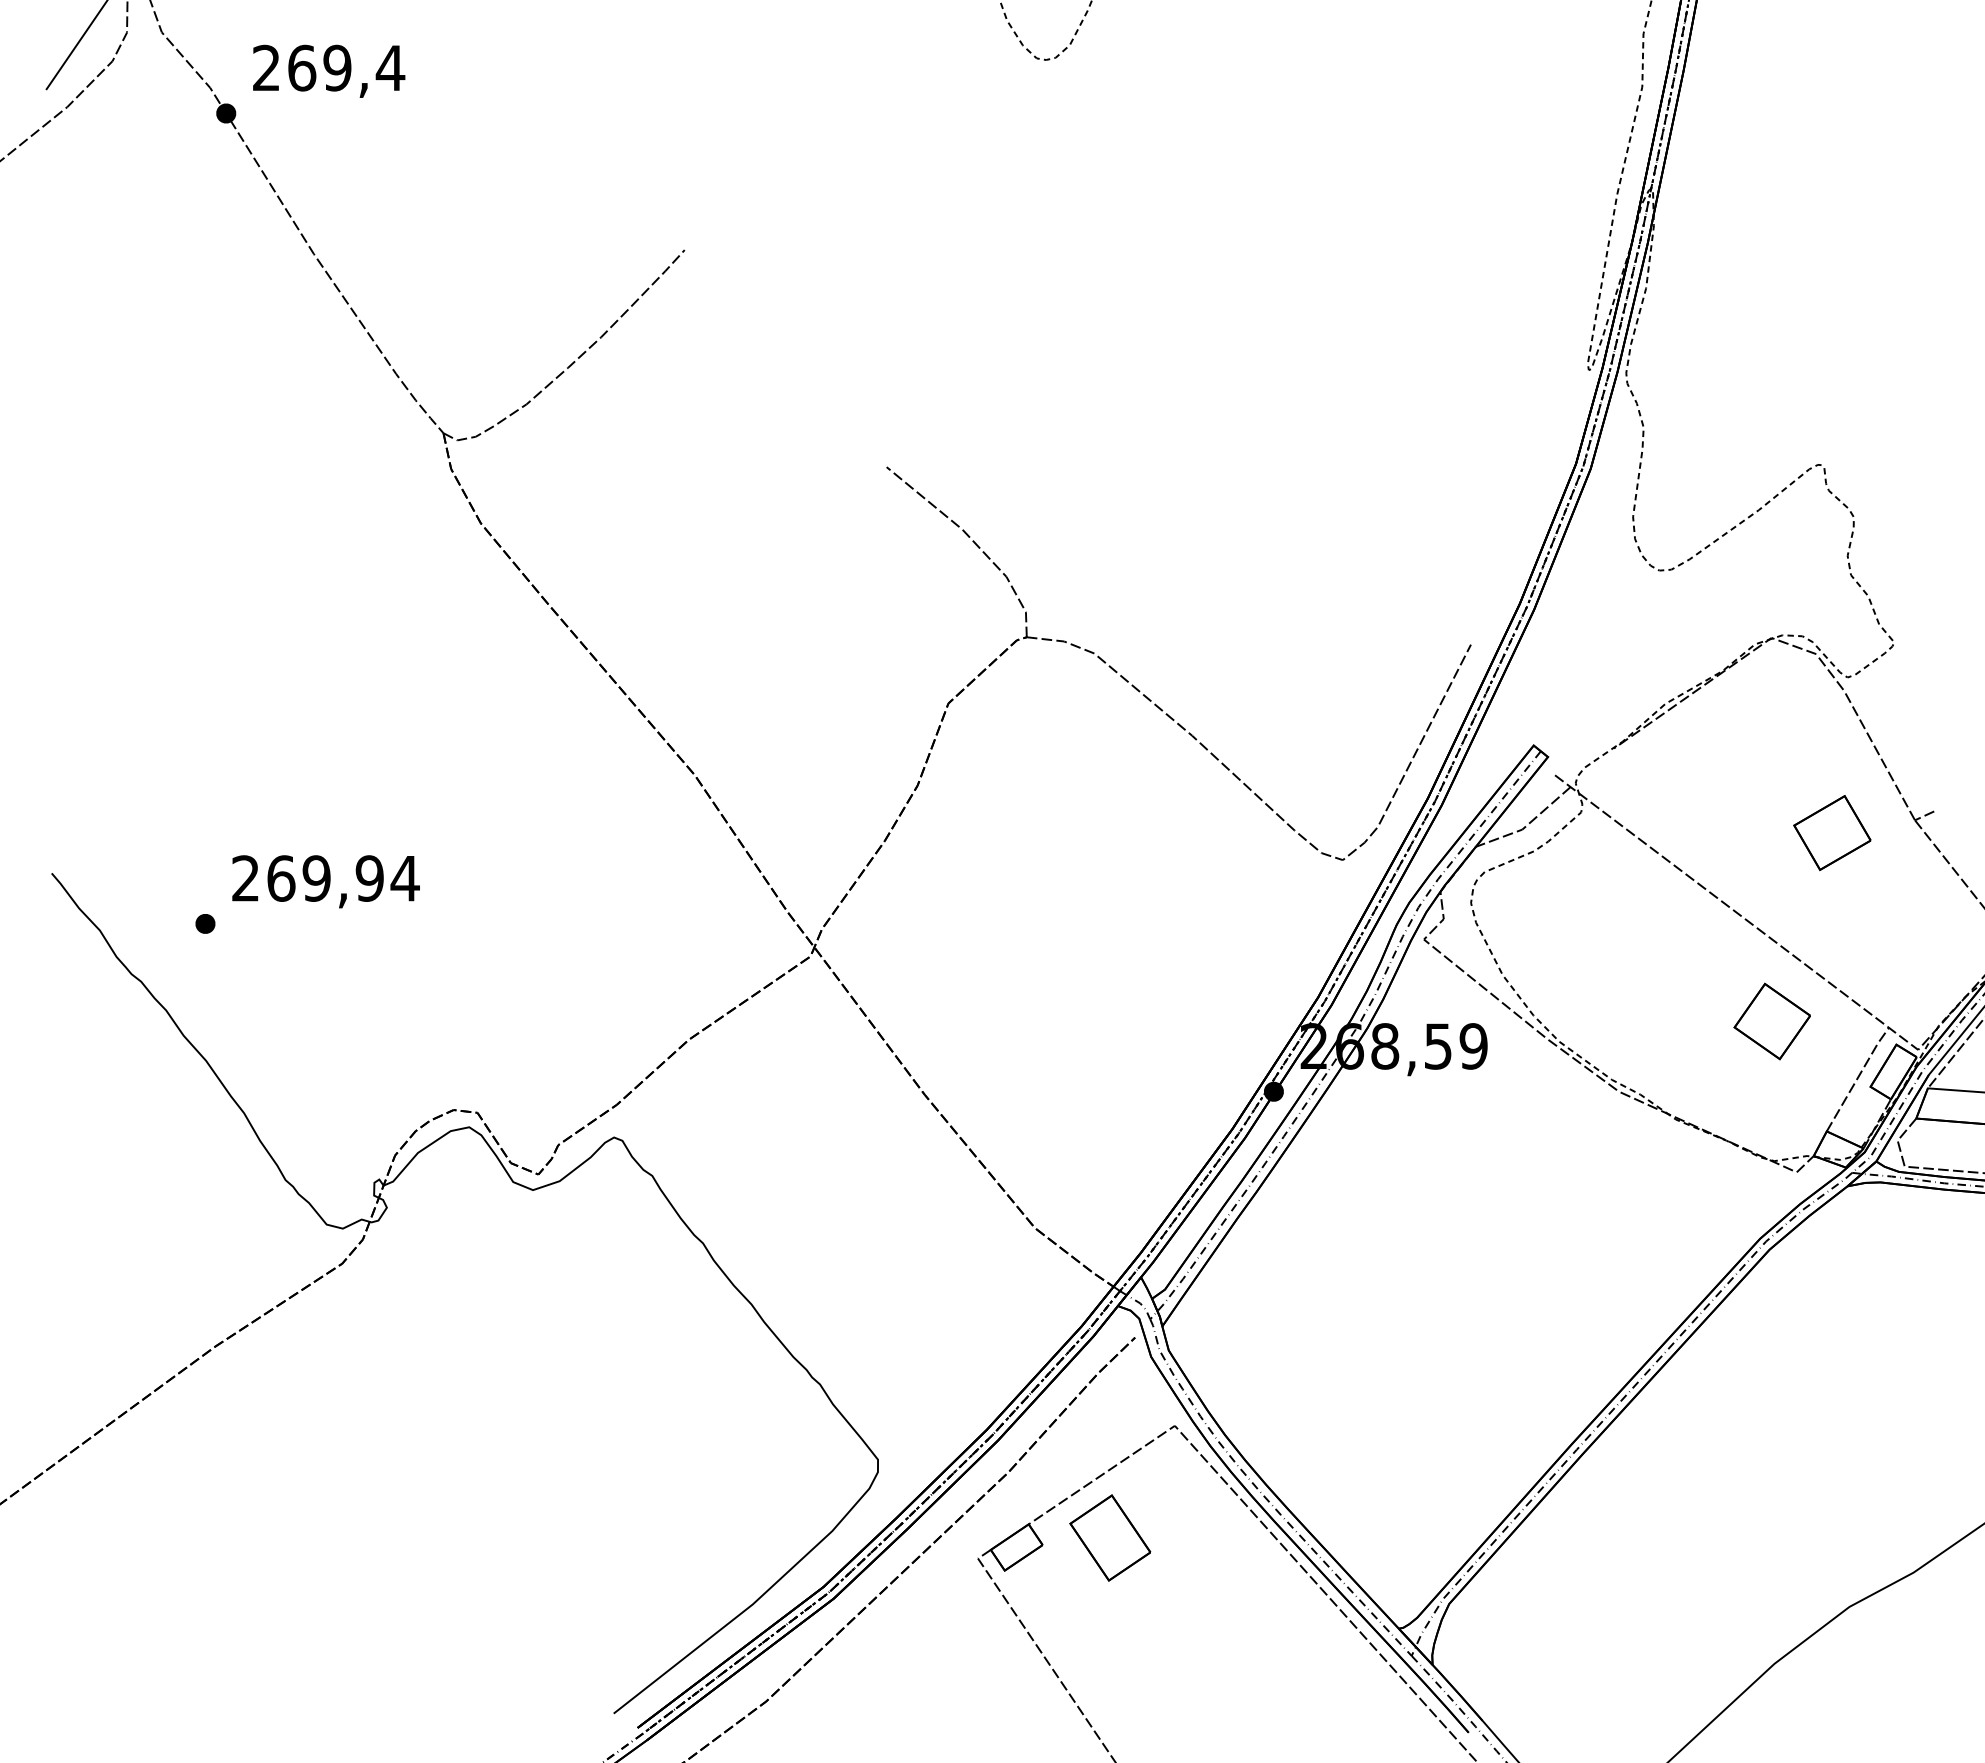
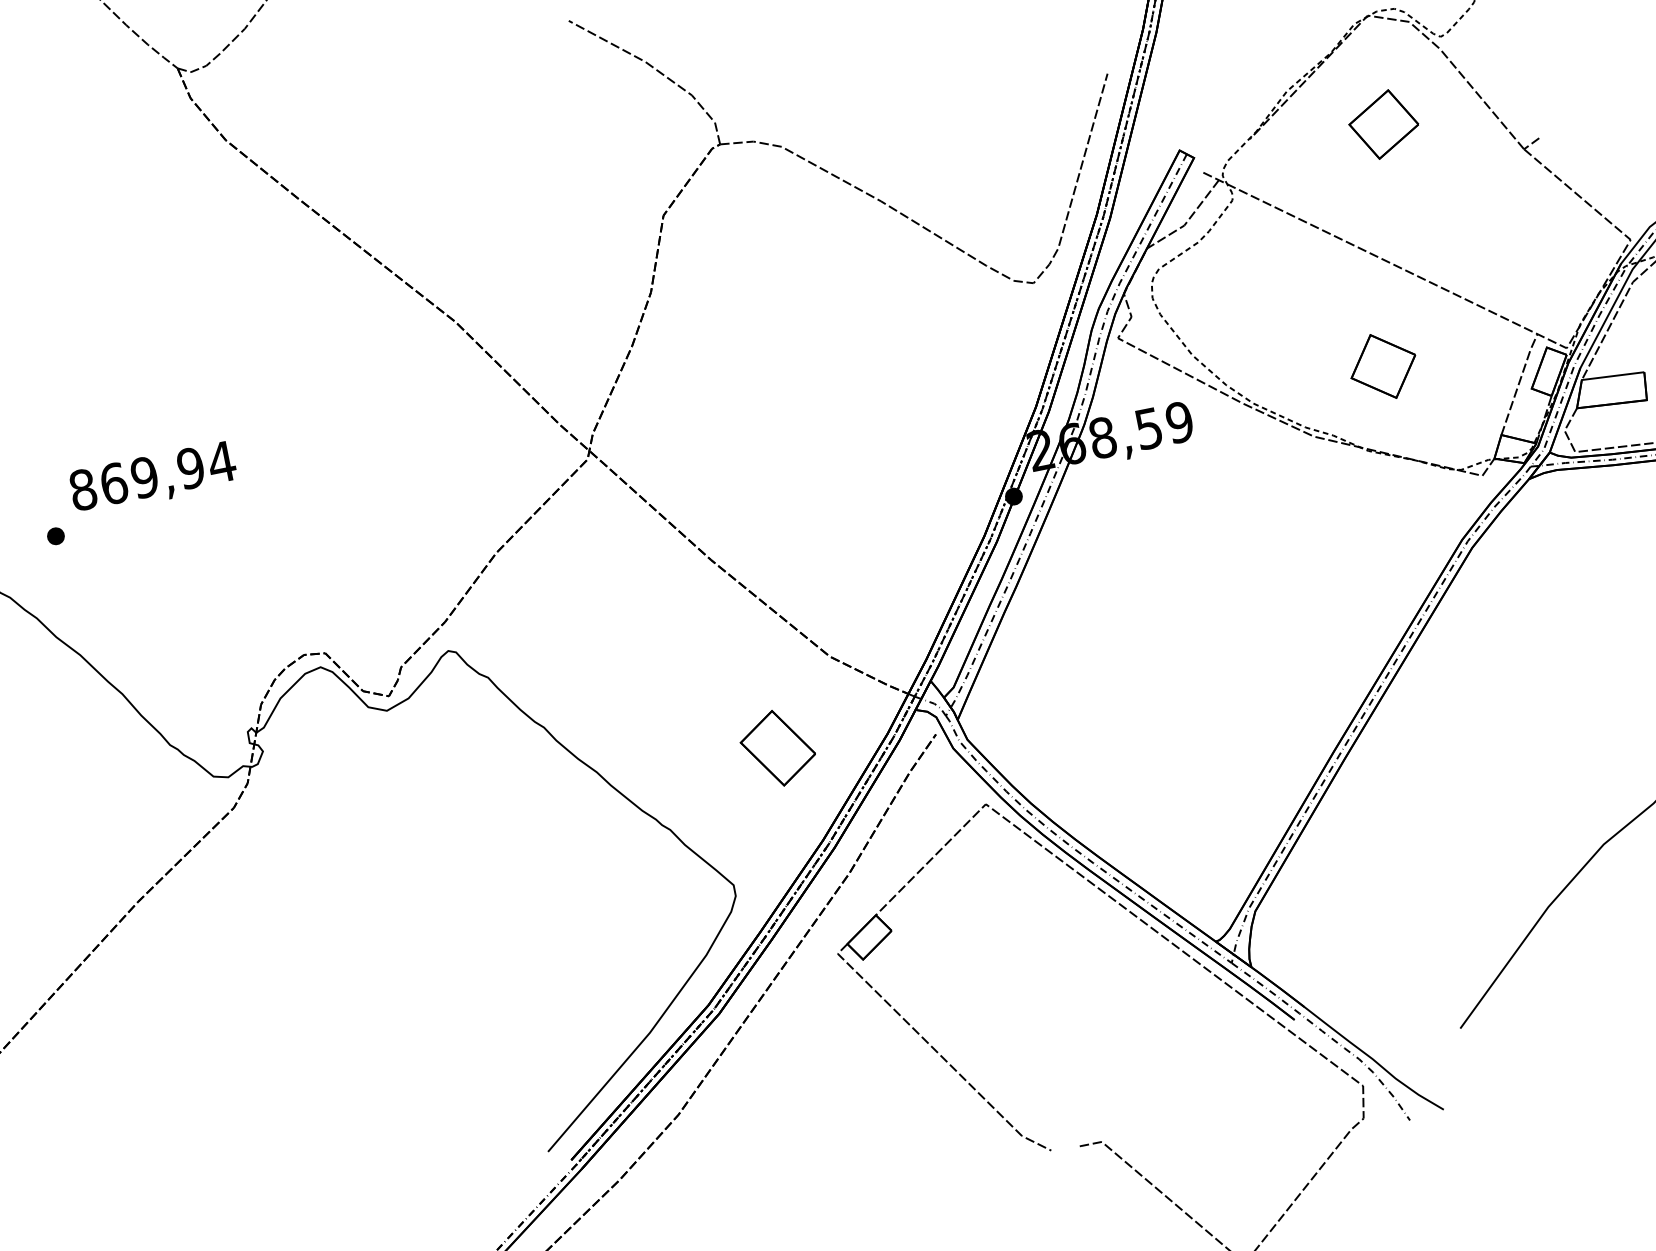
part: (1832, 832) -> (1383, 124), moved
text: (245, 878) -> (82, 489), 269,94 -> 869,94
part: (1771, 1021) -> (1382, 366), moved
part: (1110, 1537) -> (778, 747), moved

